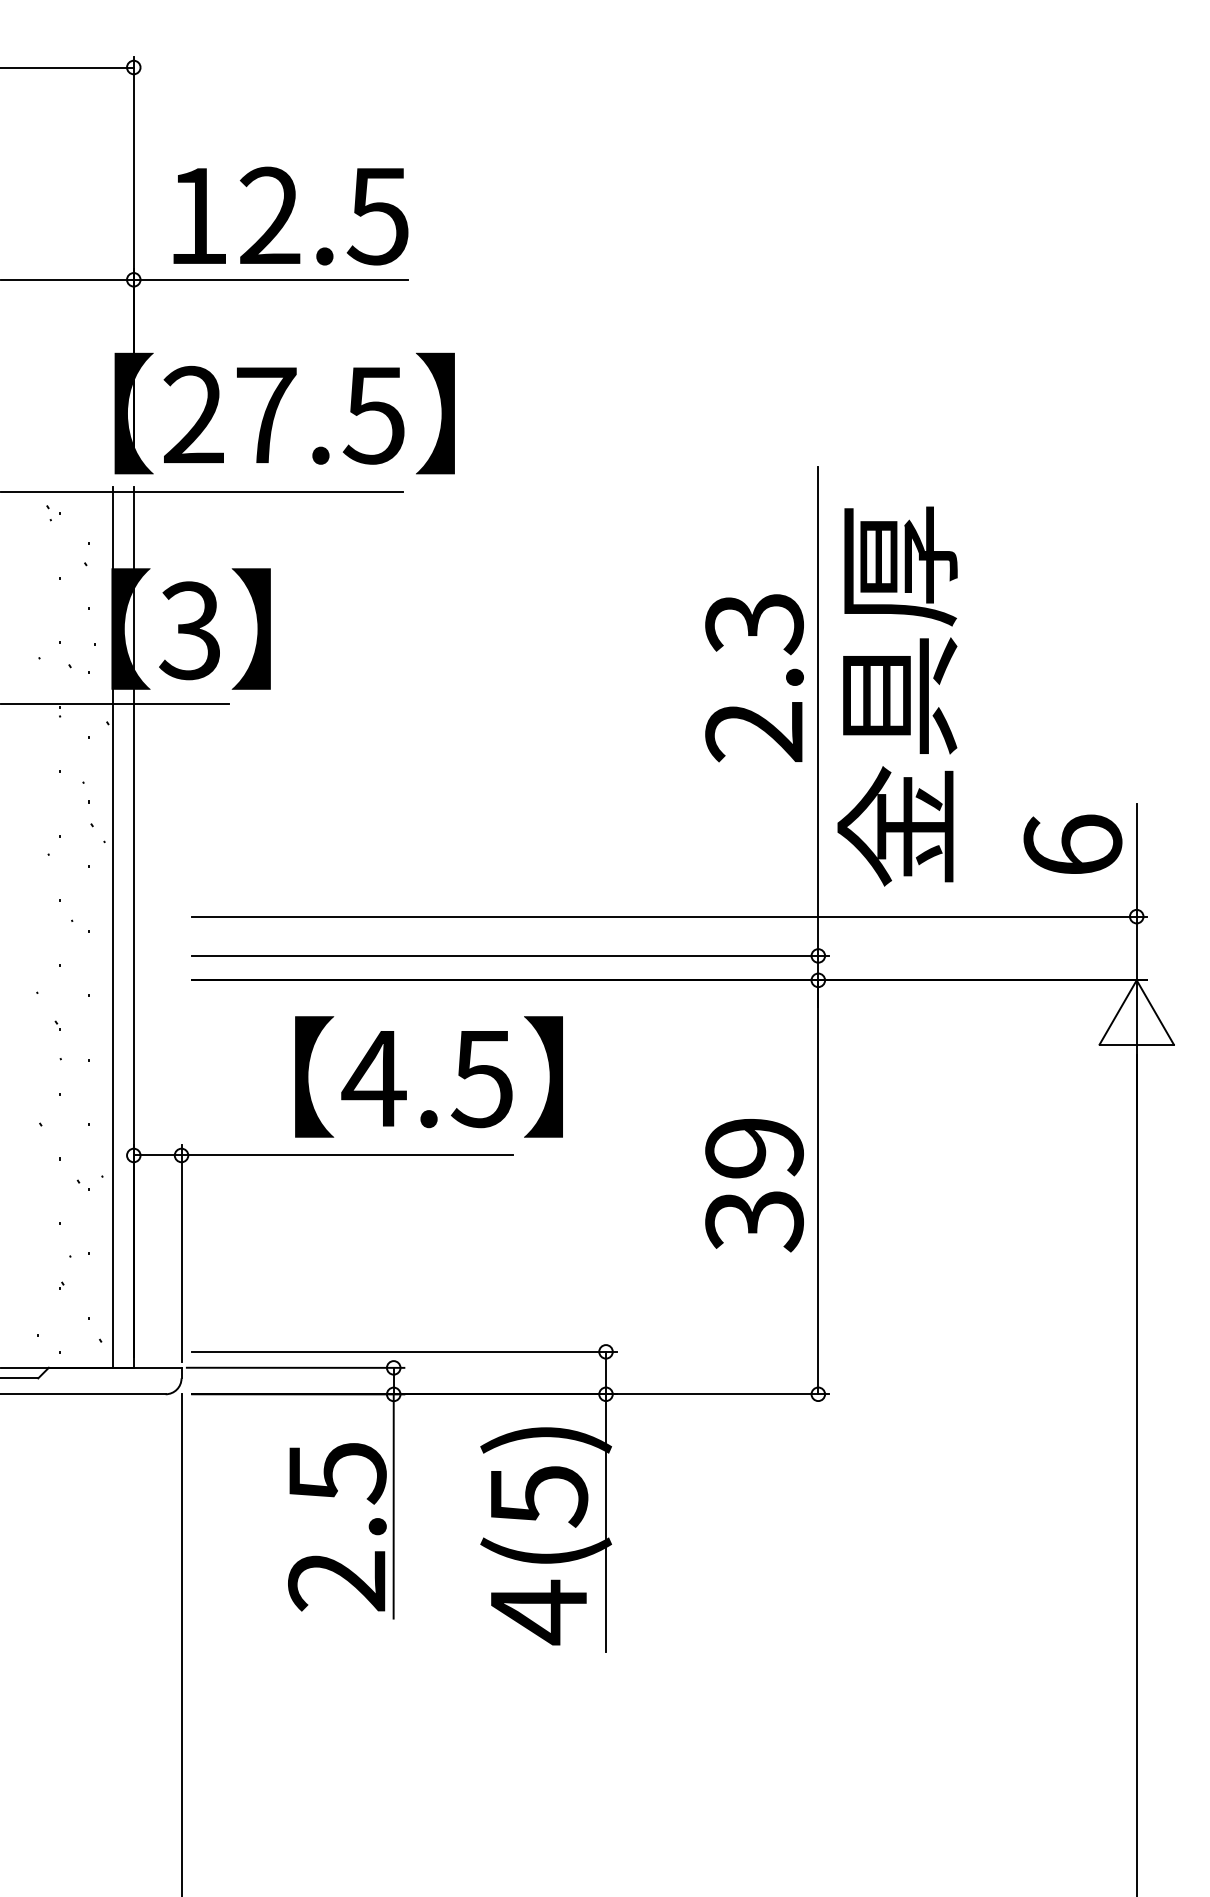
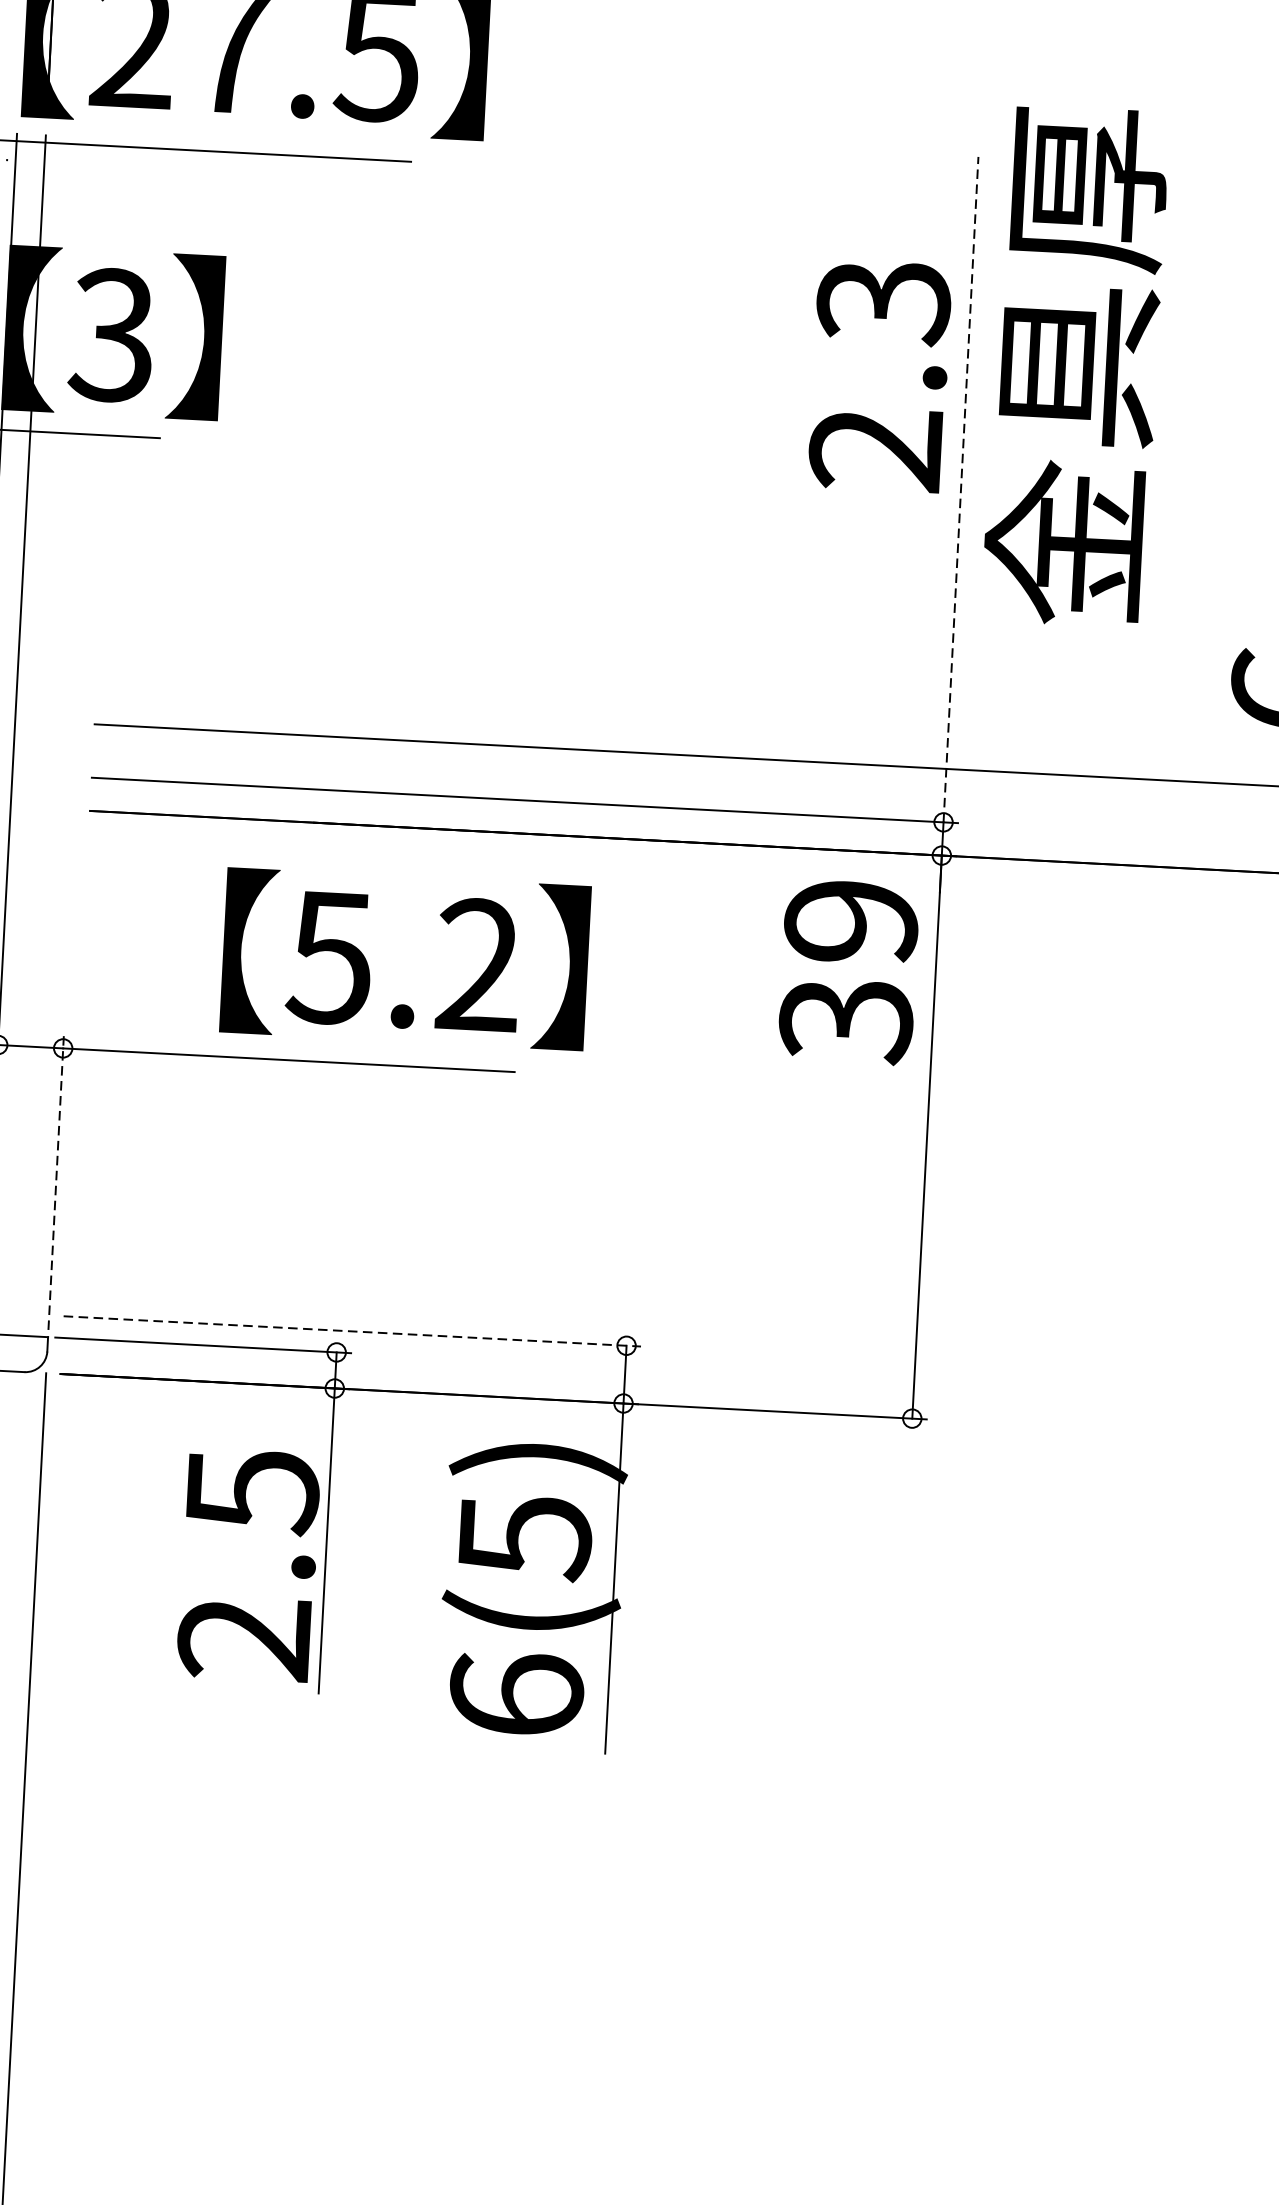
text: (754, 678) -> (879, 376), moved
text: (897, 696) -> (1075, 366), moved
line: (818, 711) -> (961, 489), solid -> dashed
text: (426, 1078) -> (401, 961), 4.5 -> 5.2
text: (754, 1185) -> (848, 972), moved
line: (181, 1253) -> (56, 1181), solid -> dashed
line: (404, 1351) -> (352, 1330), solid -> dashed
text: (538, 1612) -> (516, 1695), 4(5) -> 6(5)

